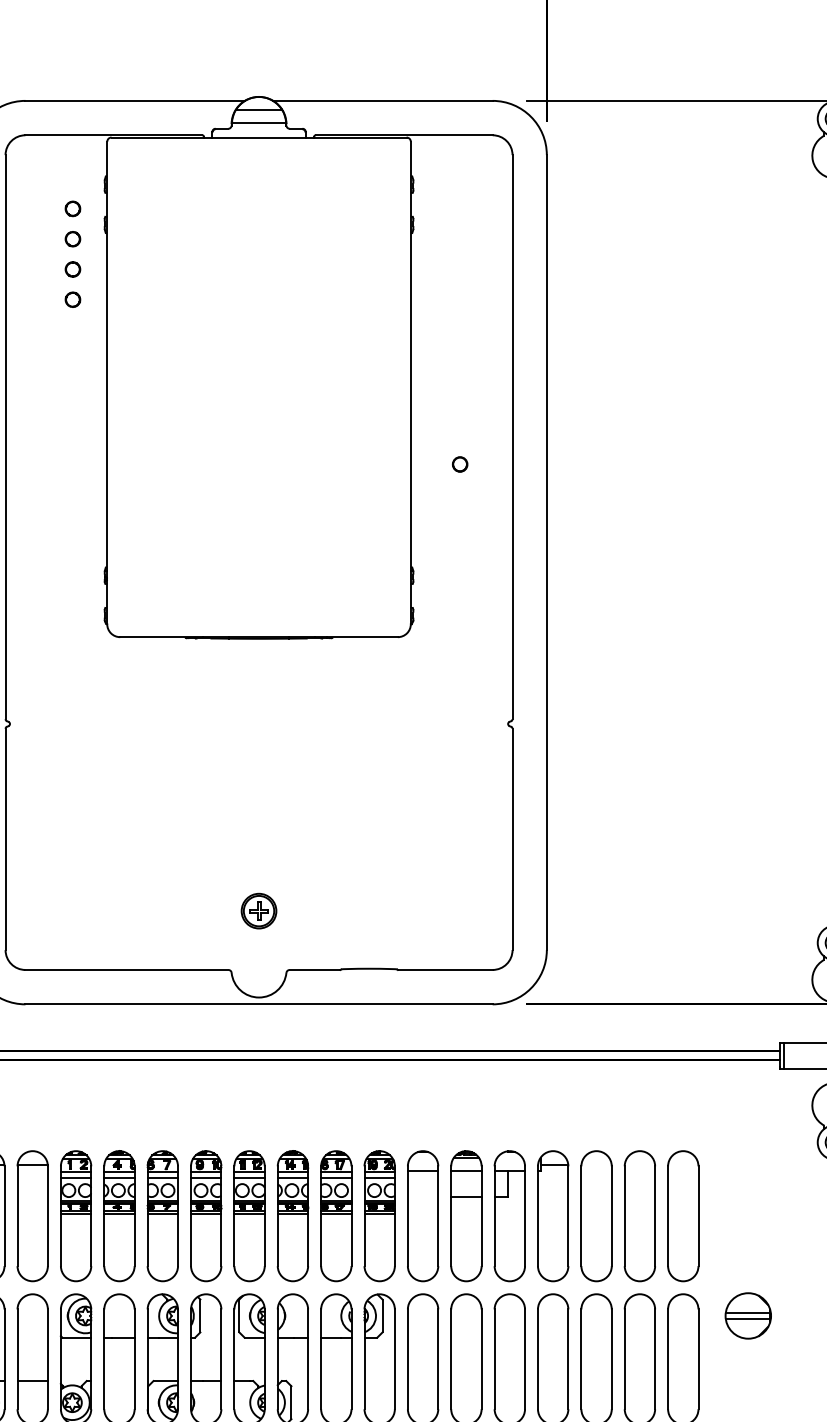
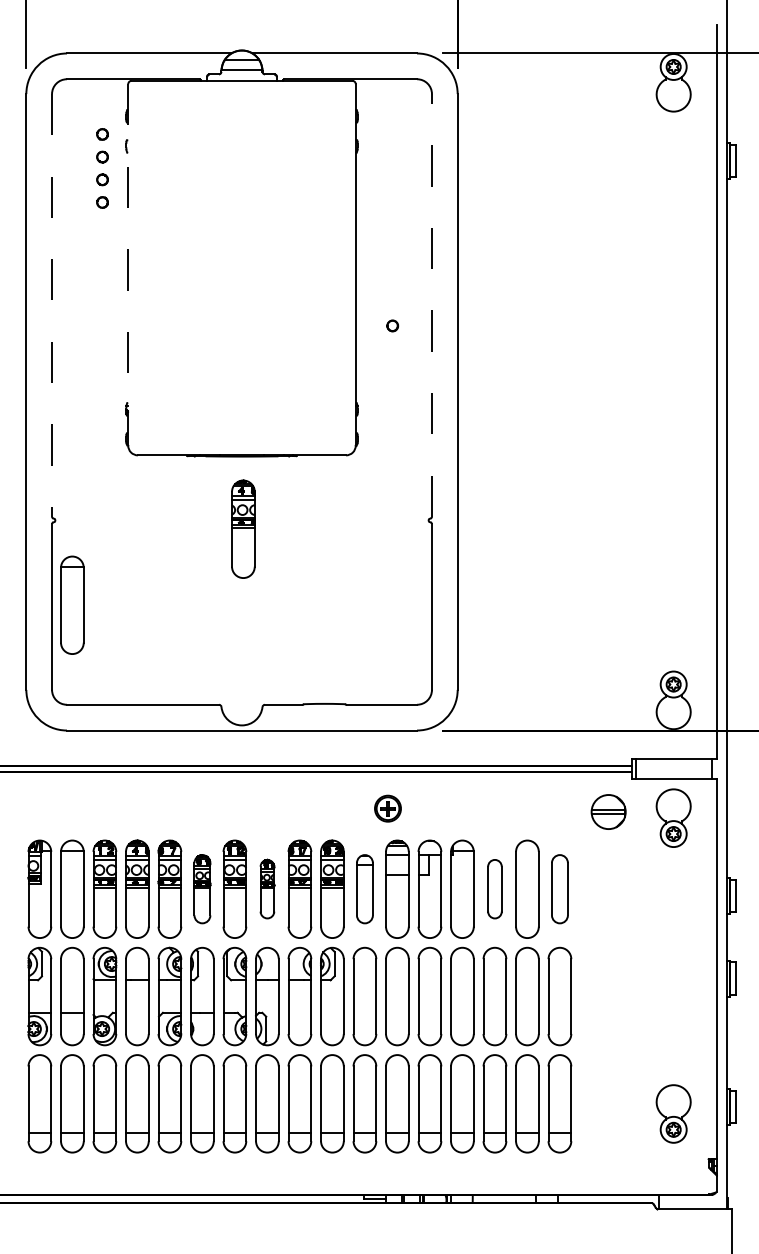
line: (107, 382) -> (128, 264), solid -> dashed
line: (511, 435) -> (431, 304), solid -> dashed
line: (6, 437) -> (52, 305), solid -> dashed
part: (261, 734) -> (243, 528), added
part: (32, 836) -> (72, 604), added
part: (258, 910) -> (387, 808), moved
part: (206, 1215) -> (202, 888), size x0.7
part: (293, 1215) -> (267, 888), size x0.6
part: (422, 1215) -> (364, 888), size x0.7
part: (595, 1215) -> (494, 888), size x0.6
part: (682, 1215) -> (559, 888), size x0.7
part: (748, 1315) -> (608, 811), moved

